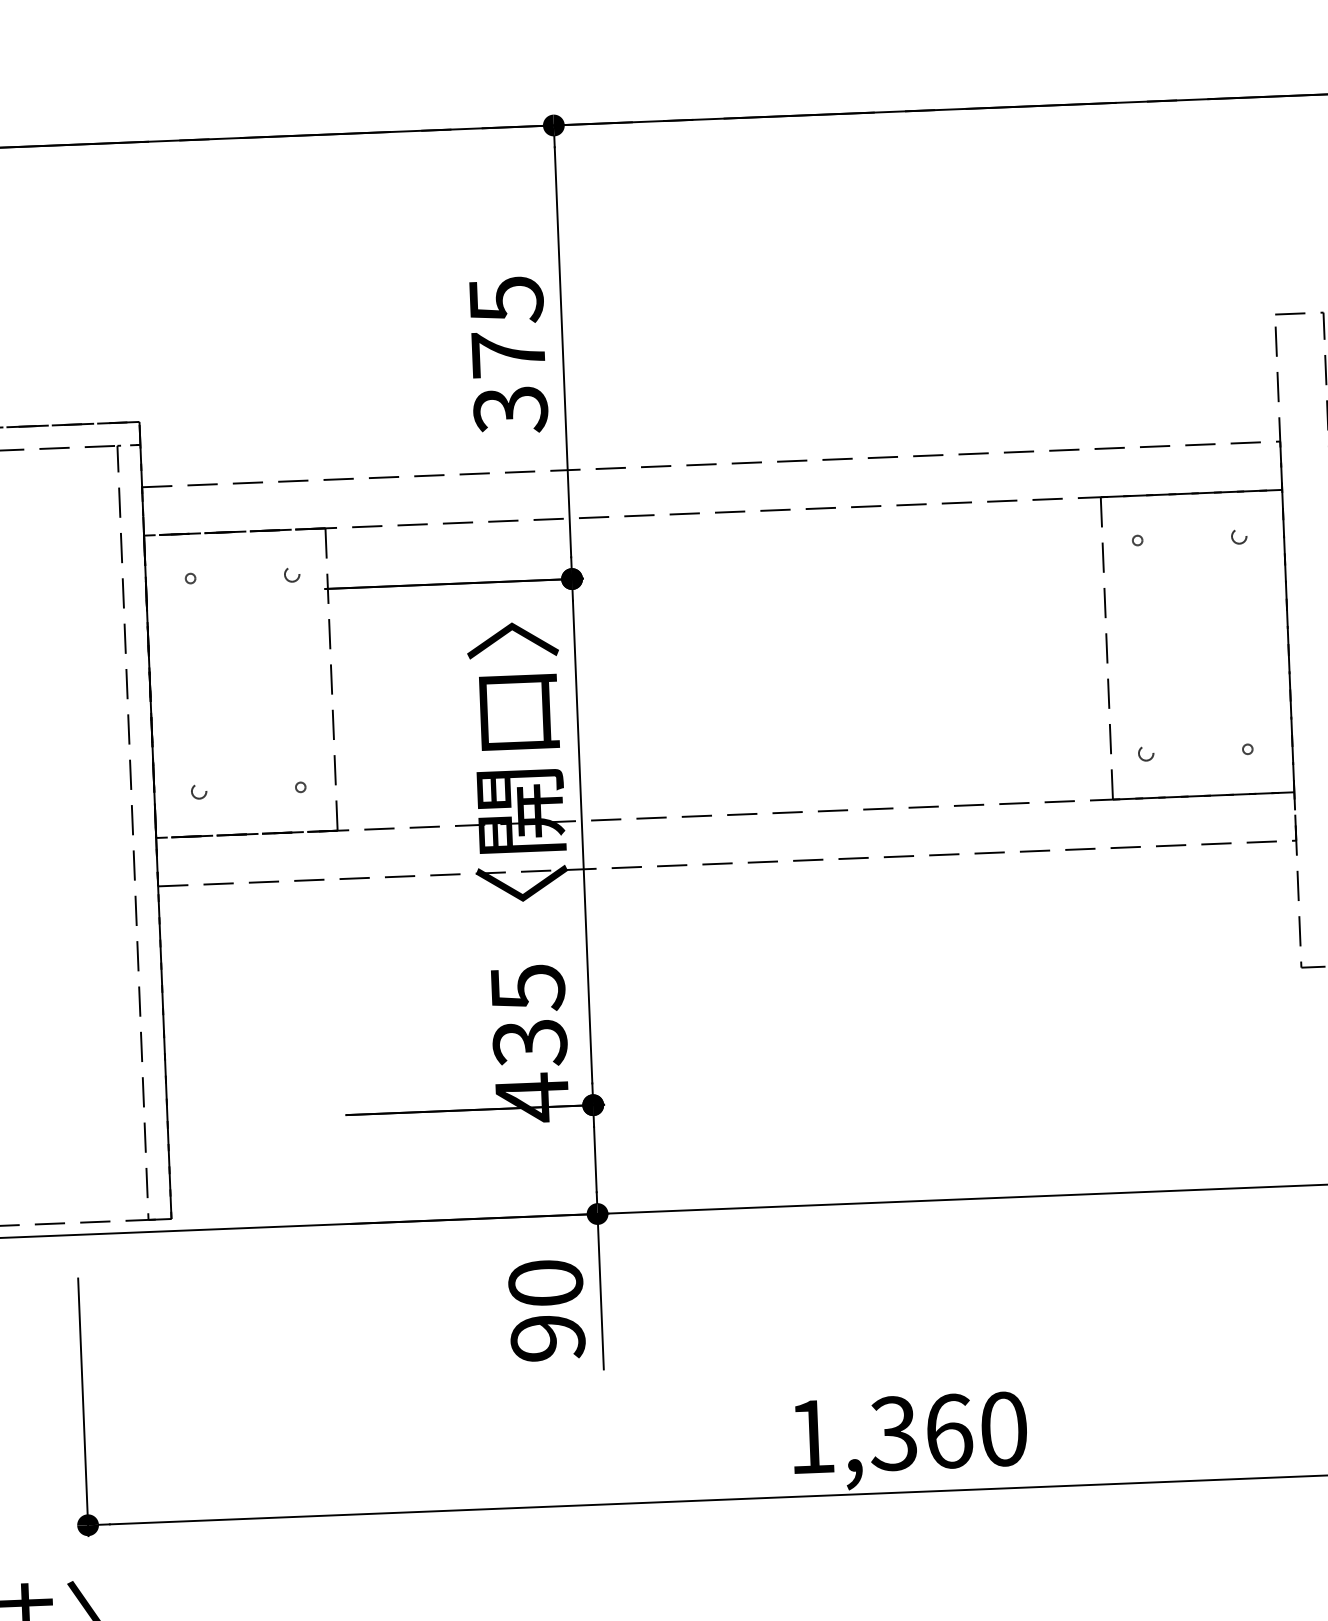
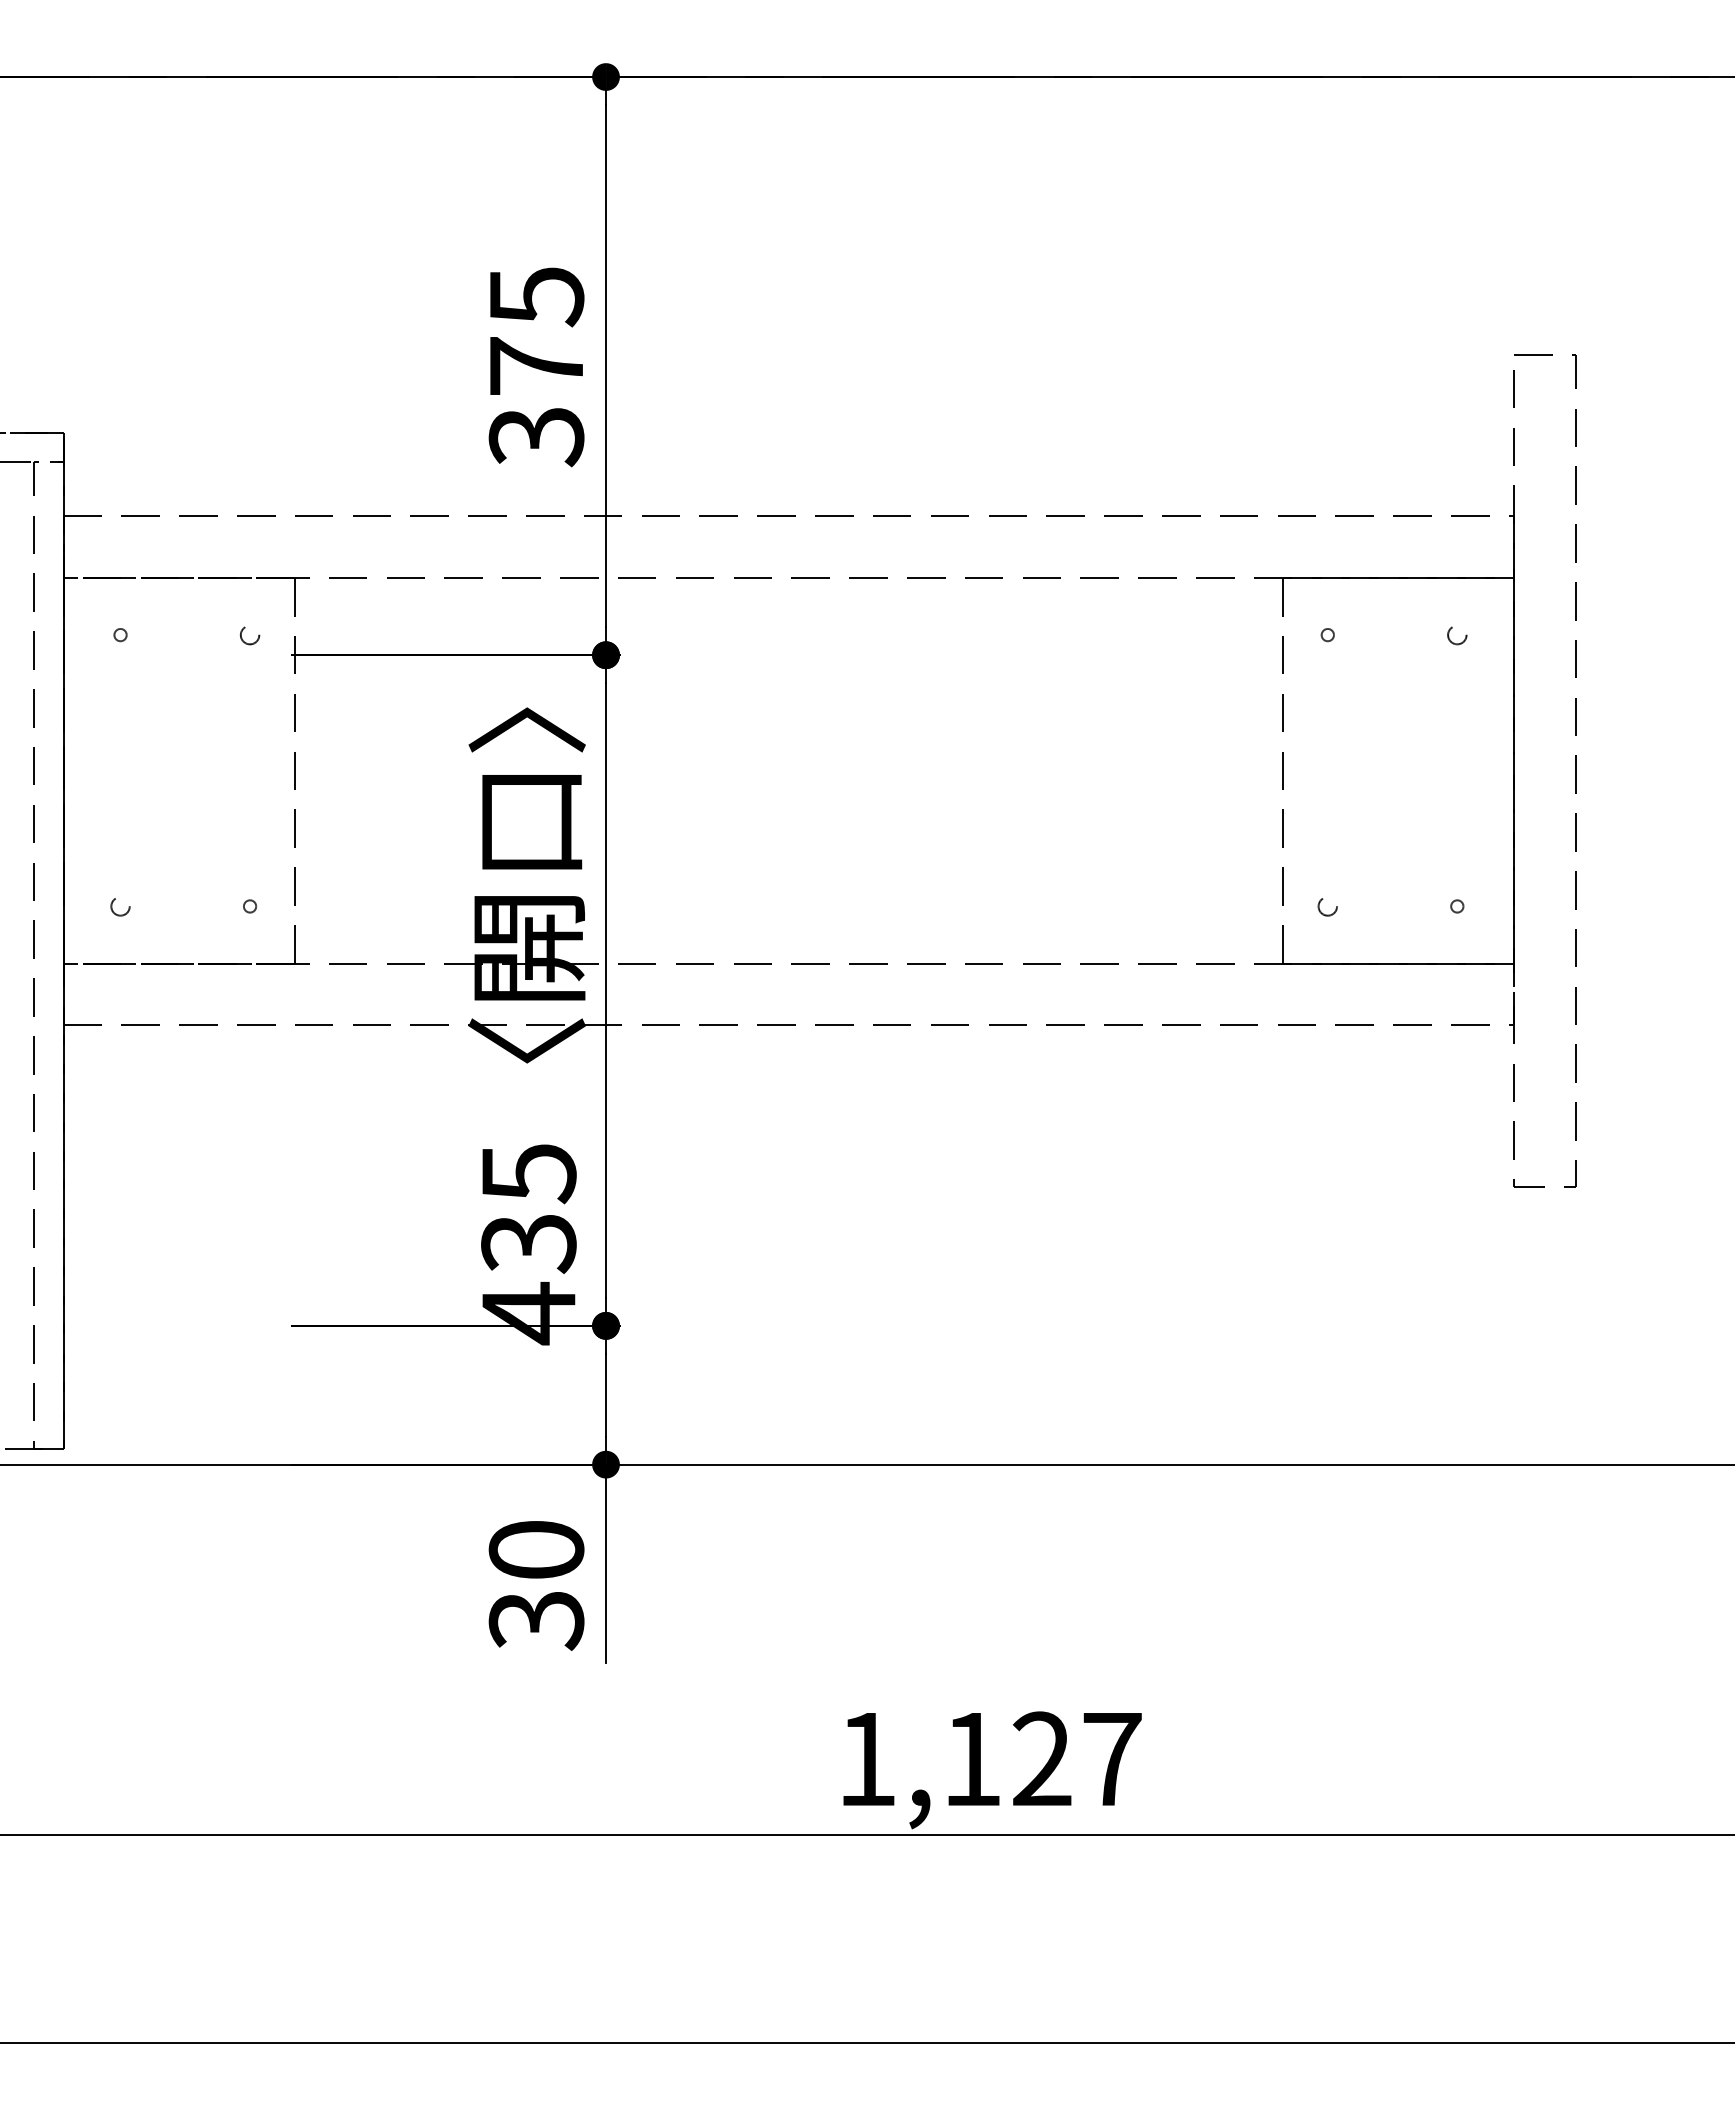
text: (547, 1338) -> (536, 1620), 90 -> 30
text: (948, 1431) -> (1041, 1759), 1,360 -> 1,127

